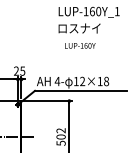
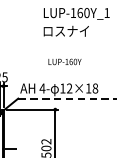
text: (80, 45) -> (65, 61), moved
line: (80, 90) -> (67, 98), solid -> dashed

